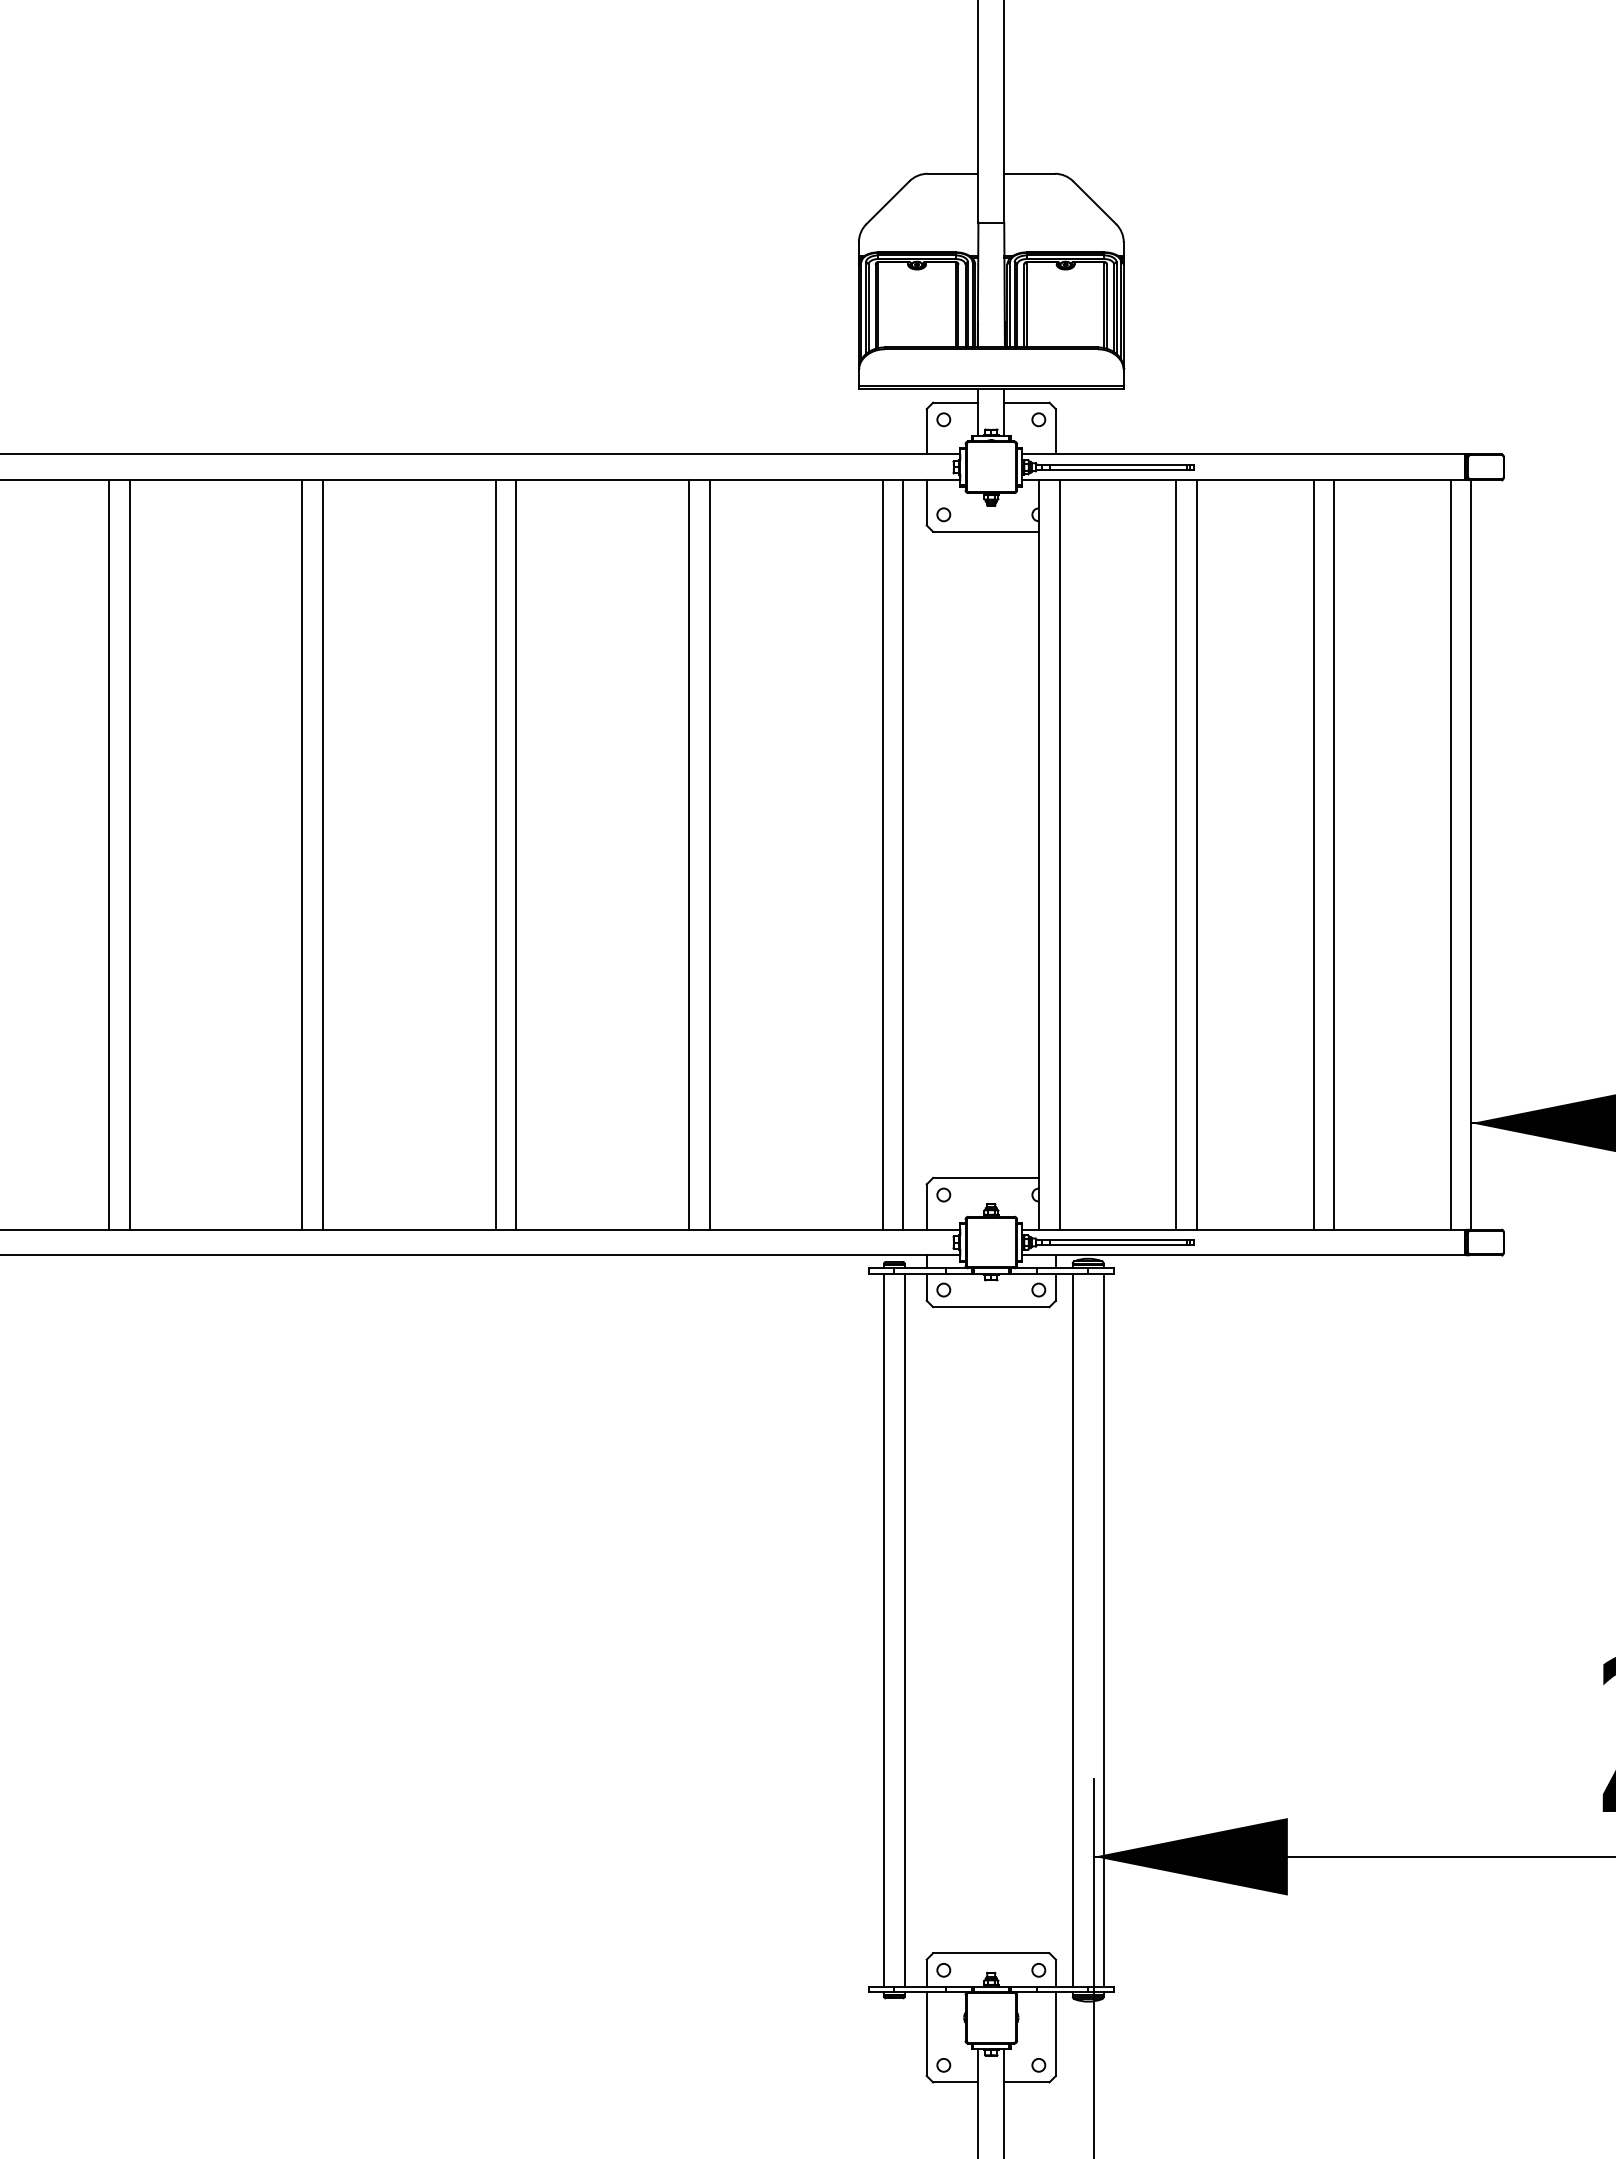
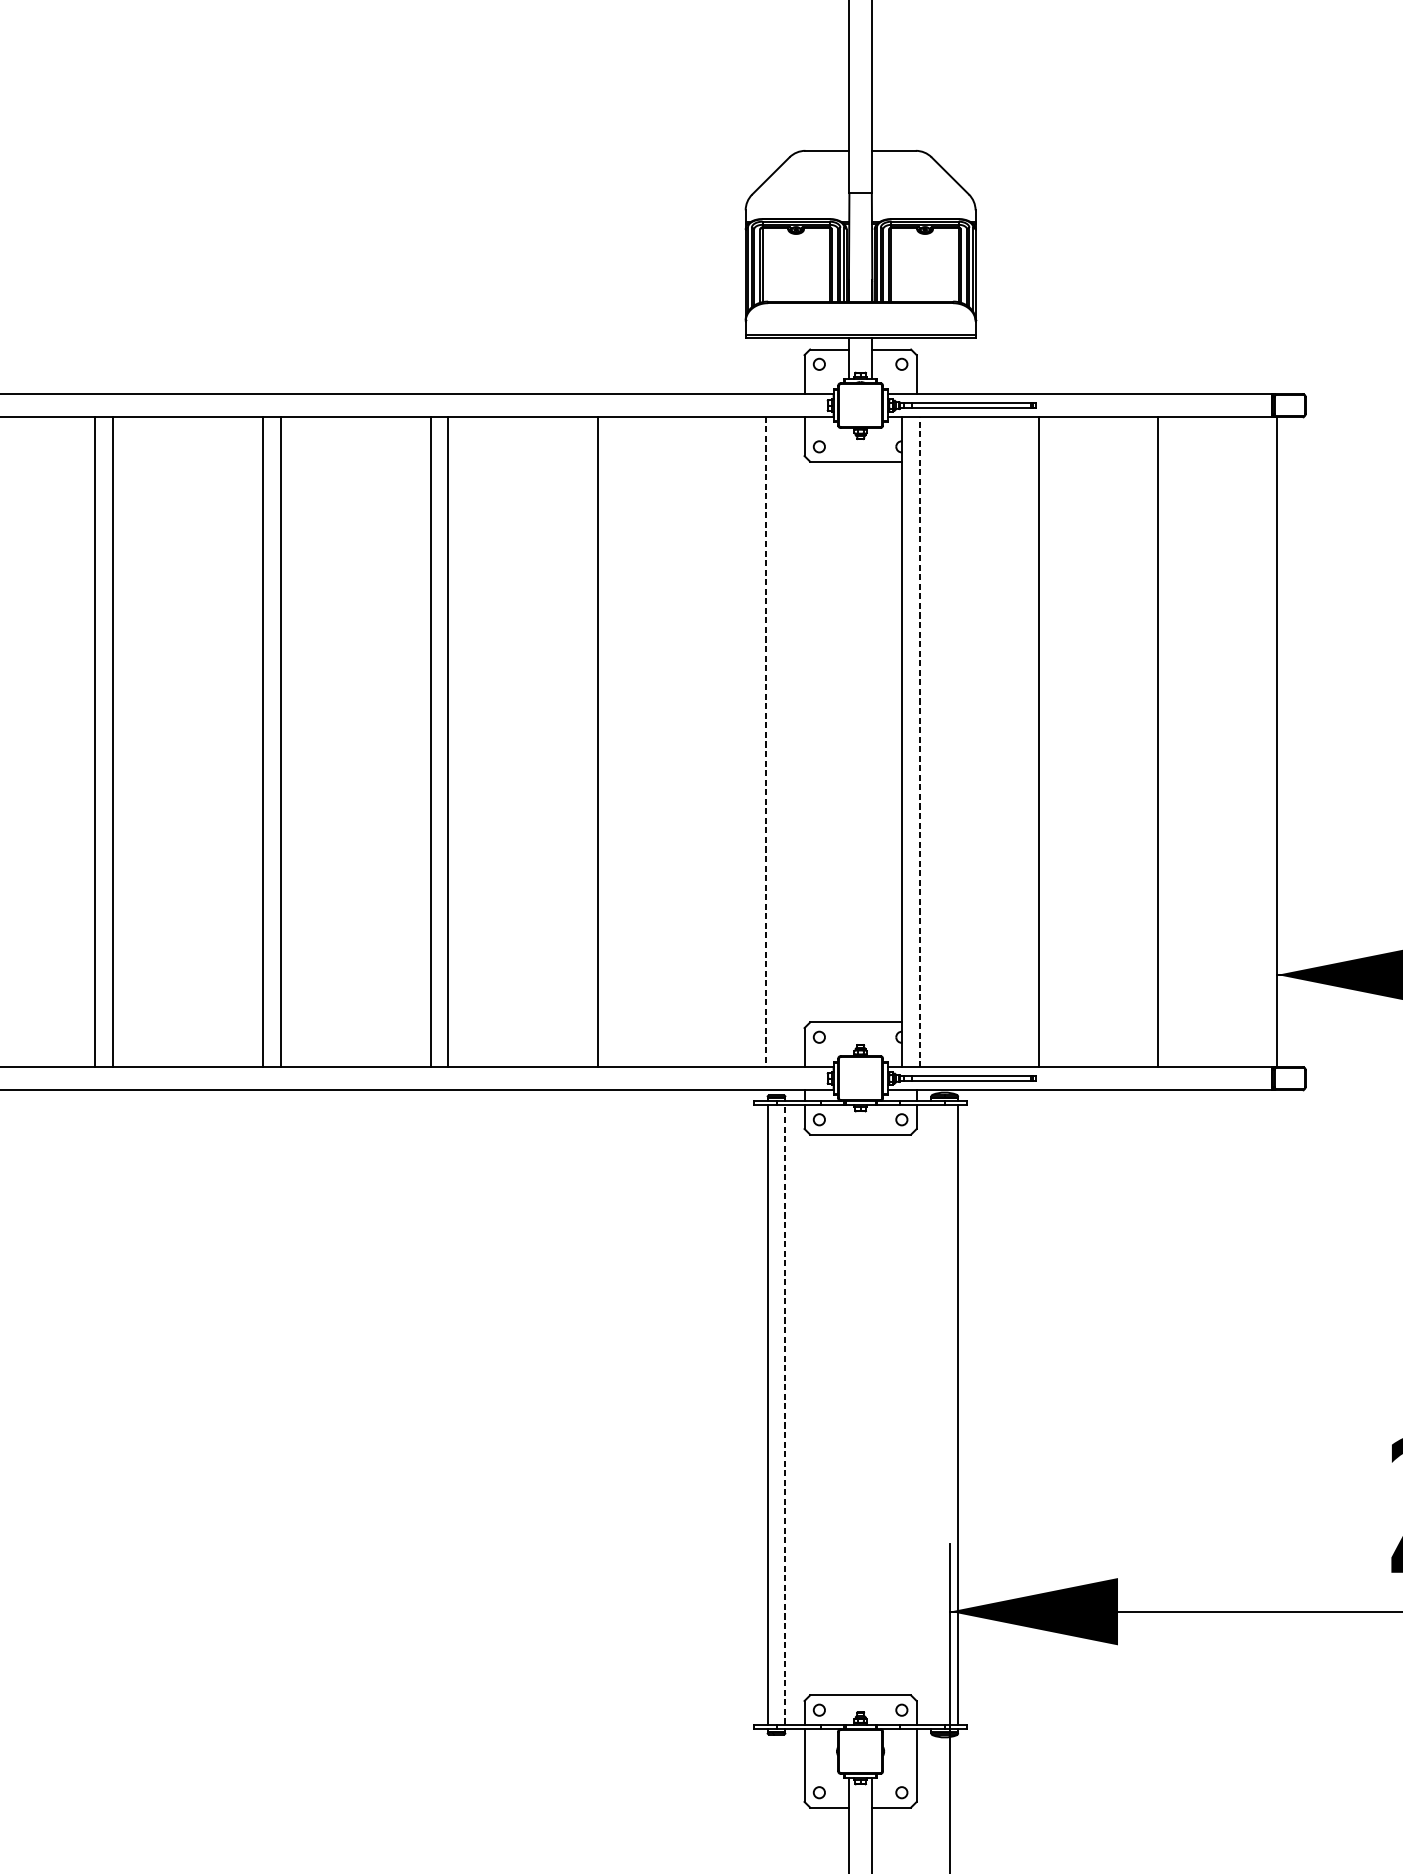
line: (709, 854) -> (616, 741), removed
line: (882, 854) -> (766, 741), solid -> dashed
line: (903, 854) -> (784, 741), removed
line: (1060, 854) -> (920, 741), solid -> dashed
line: (1176, 854) -> (1021, 741), removed
line: (1313, 854) -> (1140, 741), removed
line: (1450, 854) -> (1259, 741), removed
line: (1072, 1629) -> (931, 1414), removed
line: (904, 1630) -> (785, 1415), solid -> dashed

